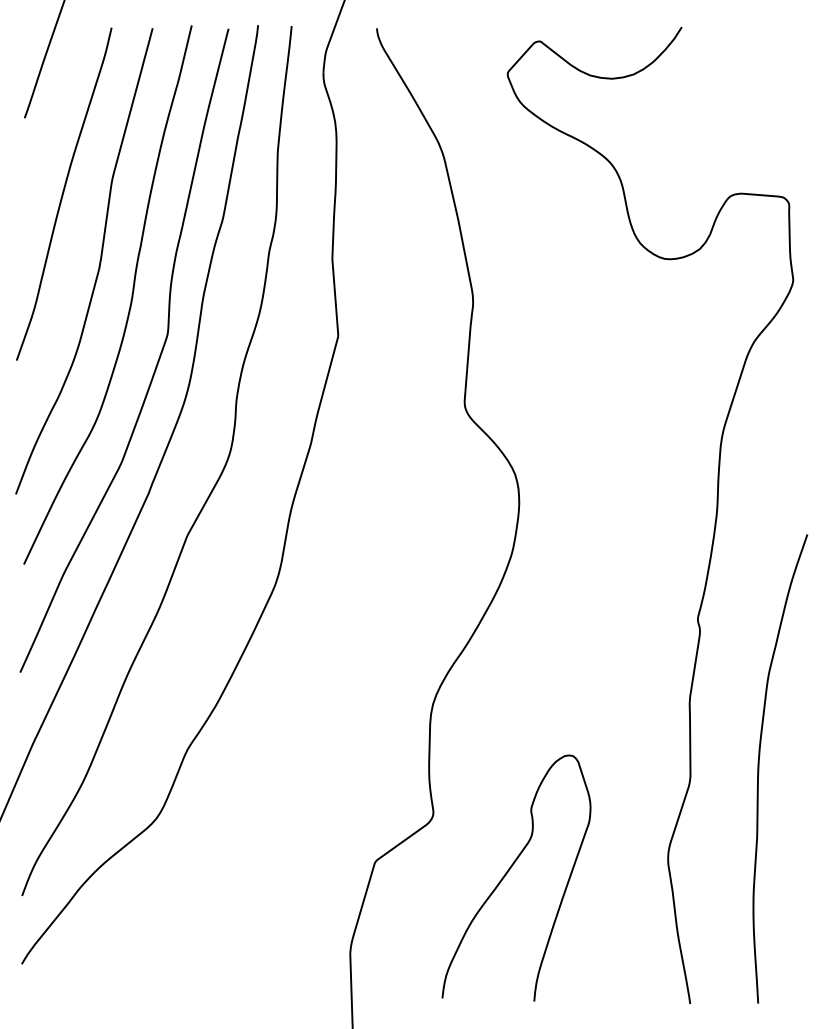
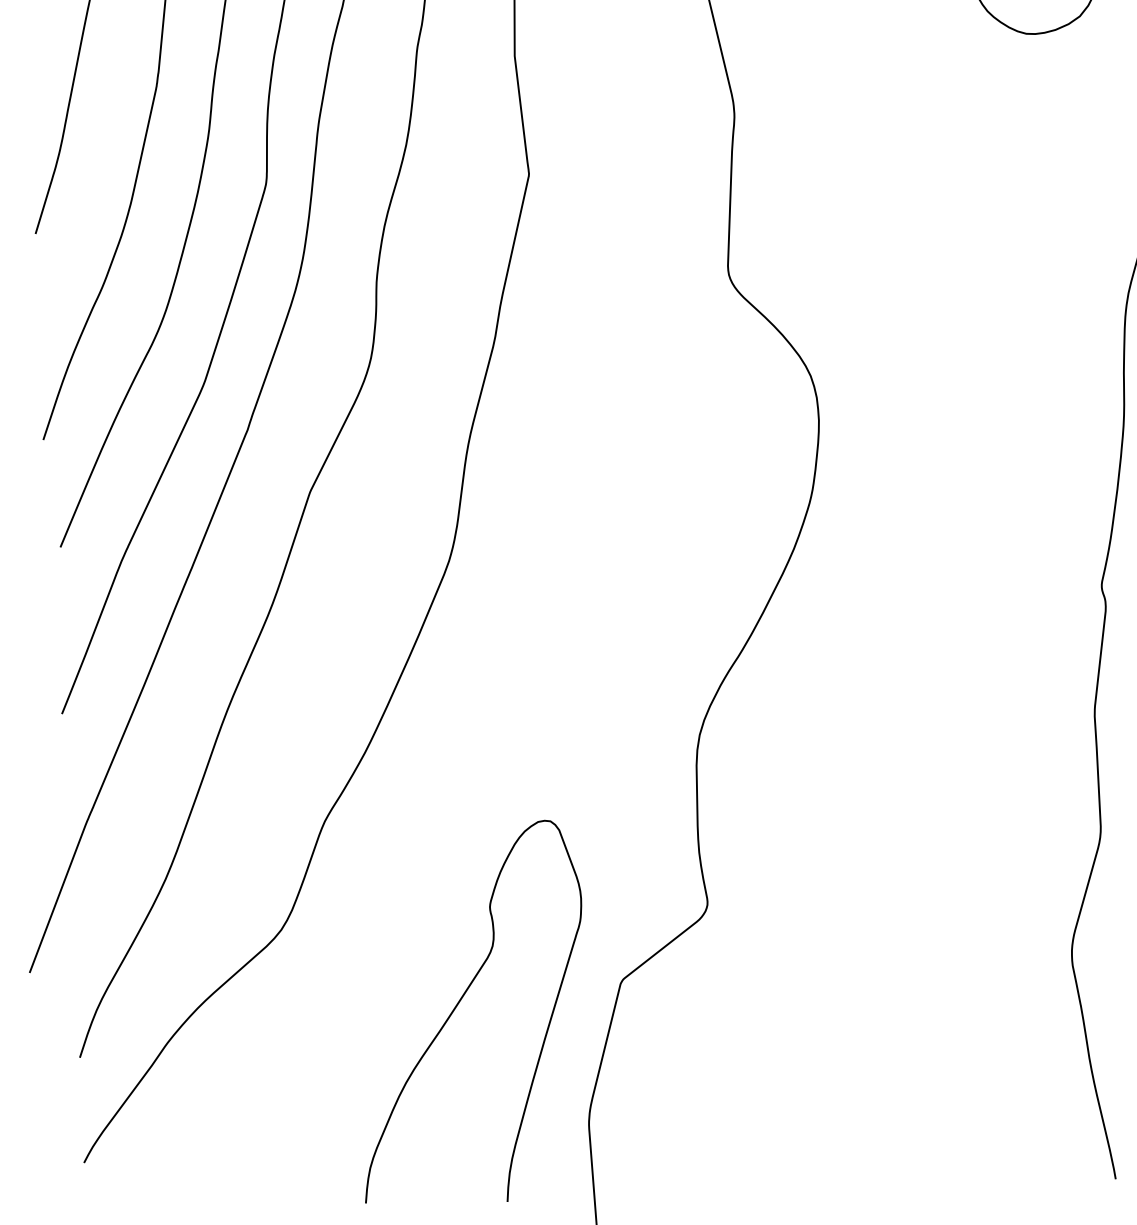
curve: (508, 872) -> (459, 1005), moved

